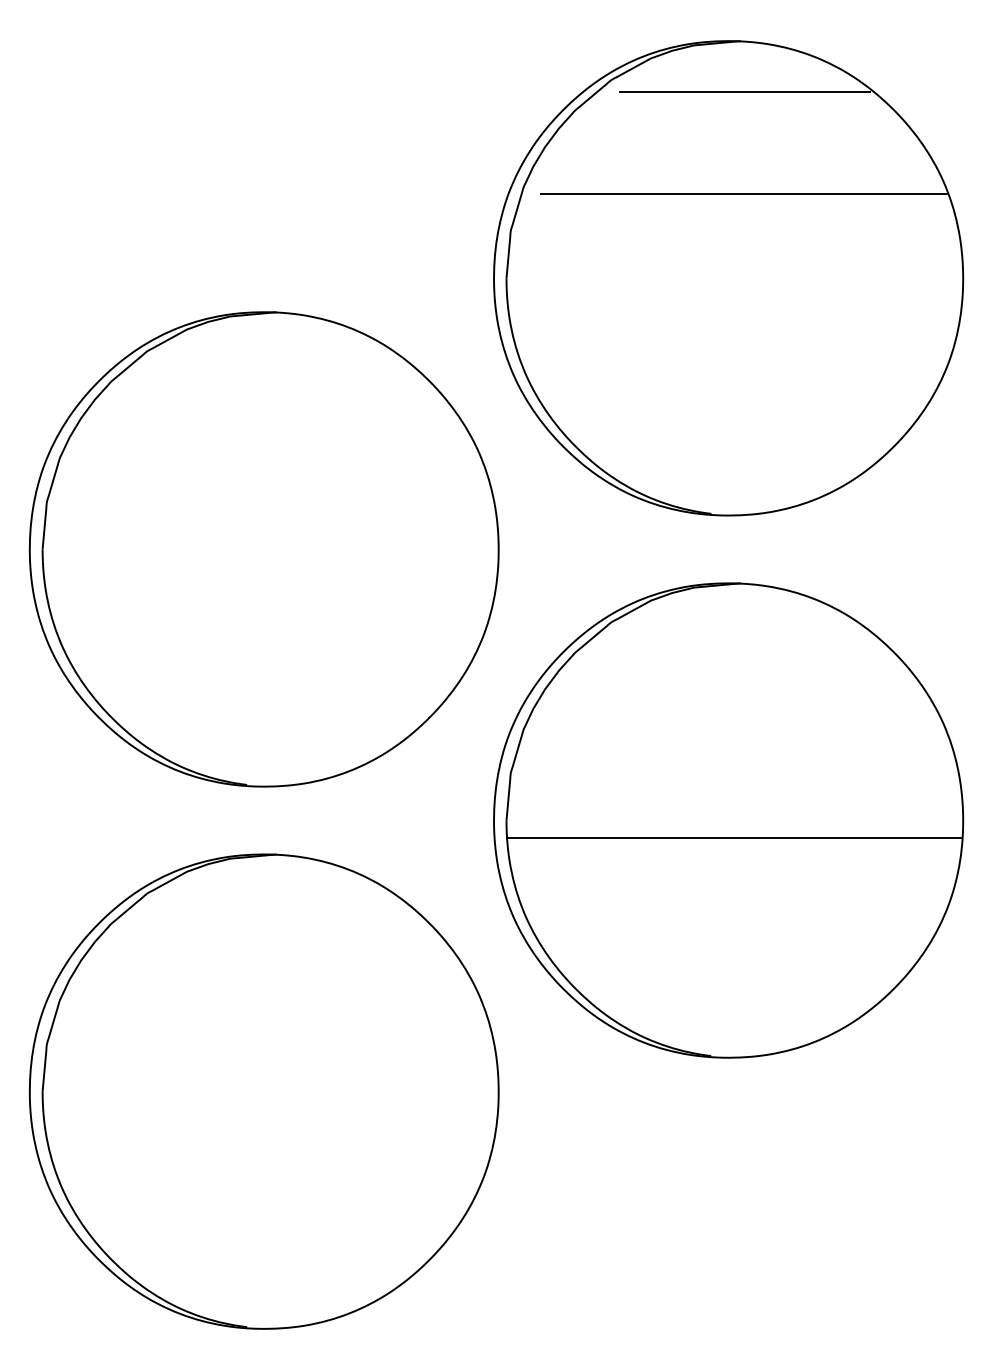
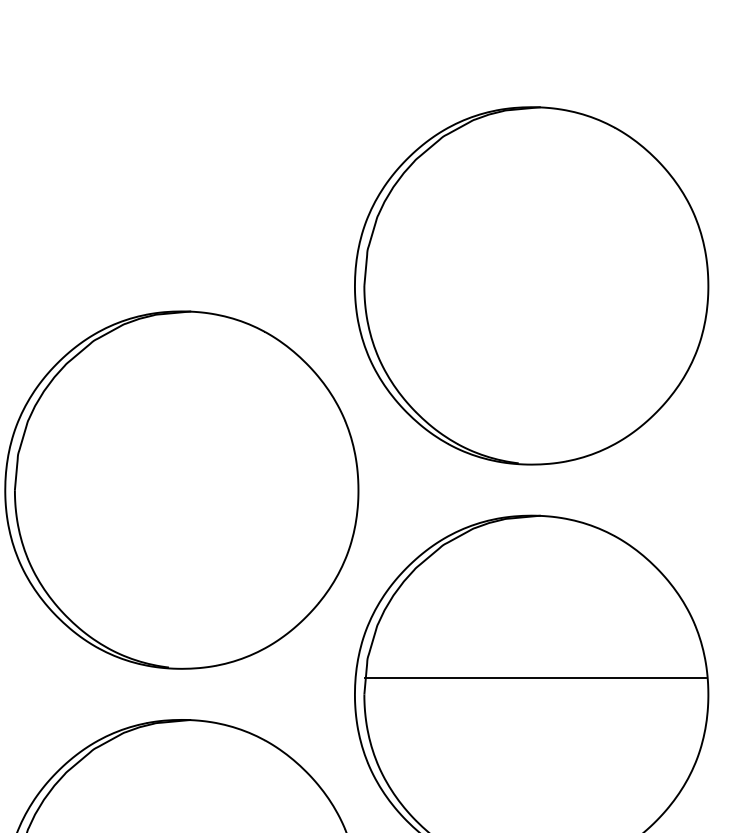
line: (744, 92) -> (543, 145), removed
line: (744, 193) -> (543, 222), removed
line: (733, 837) -> (535, 677), moved

